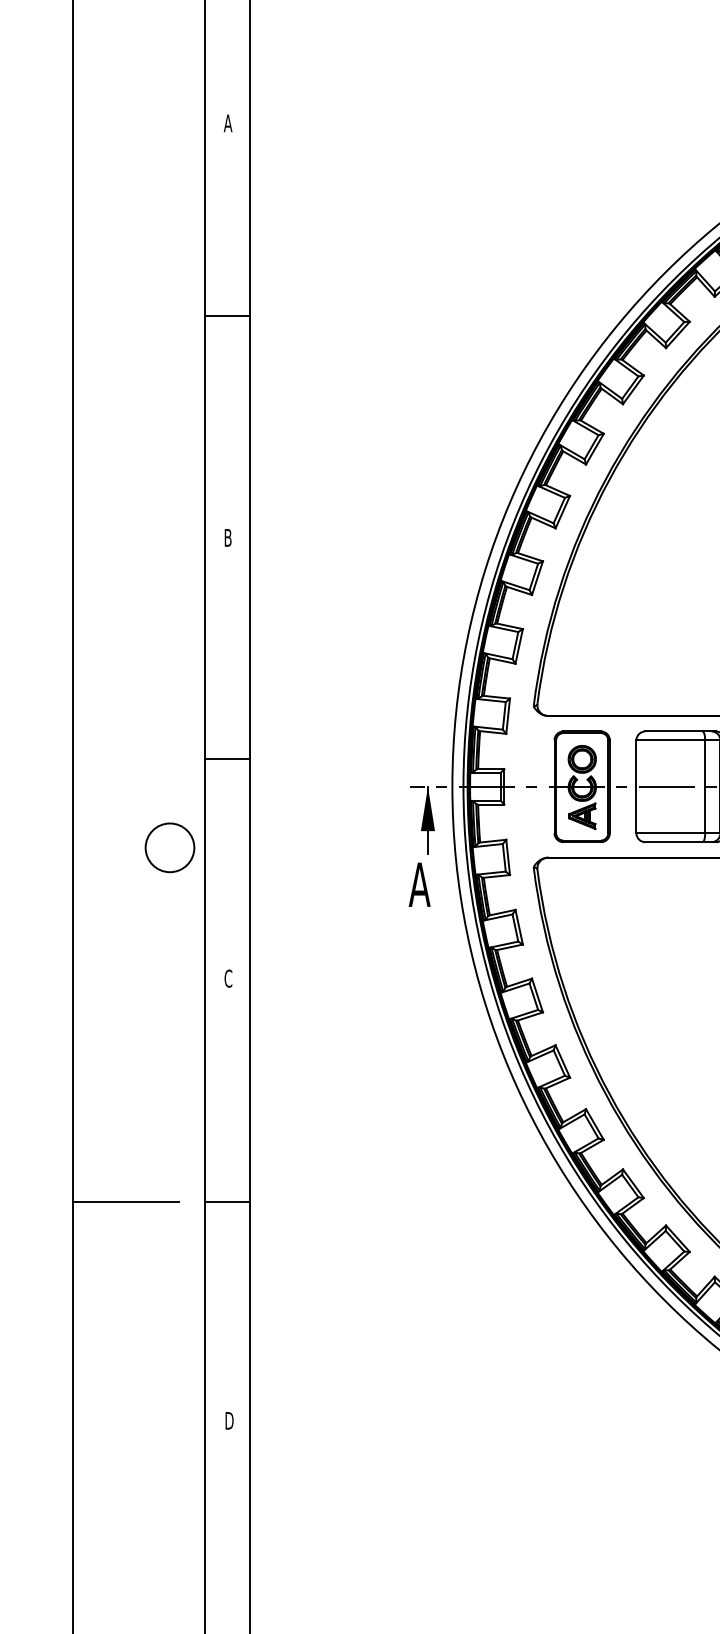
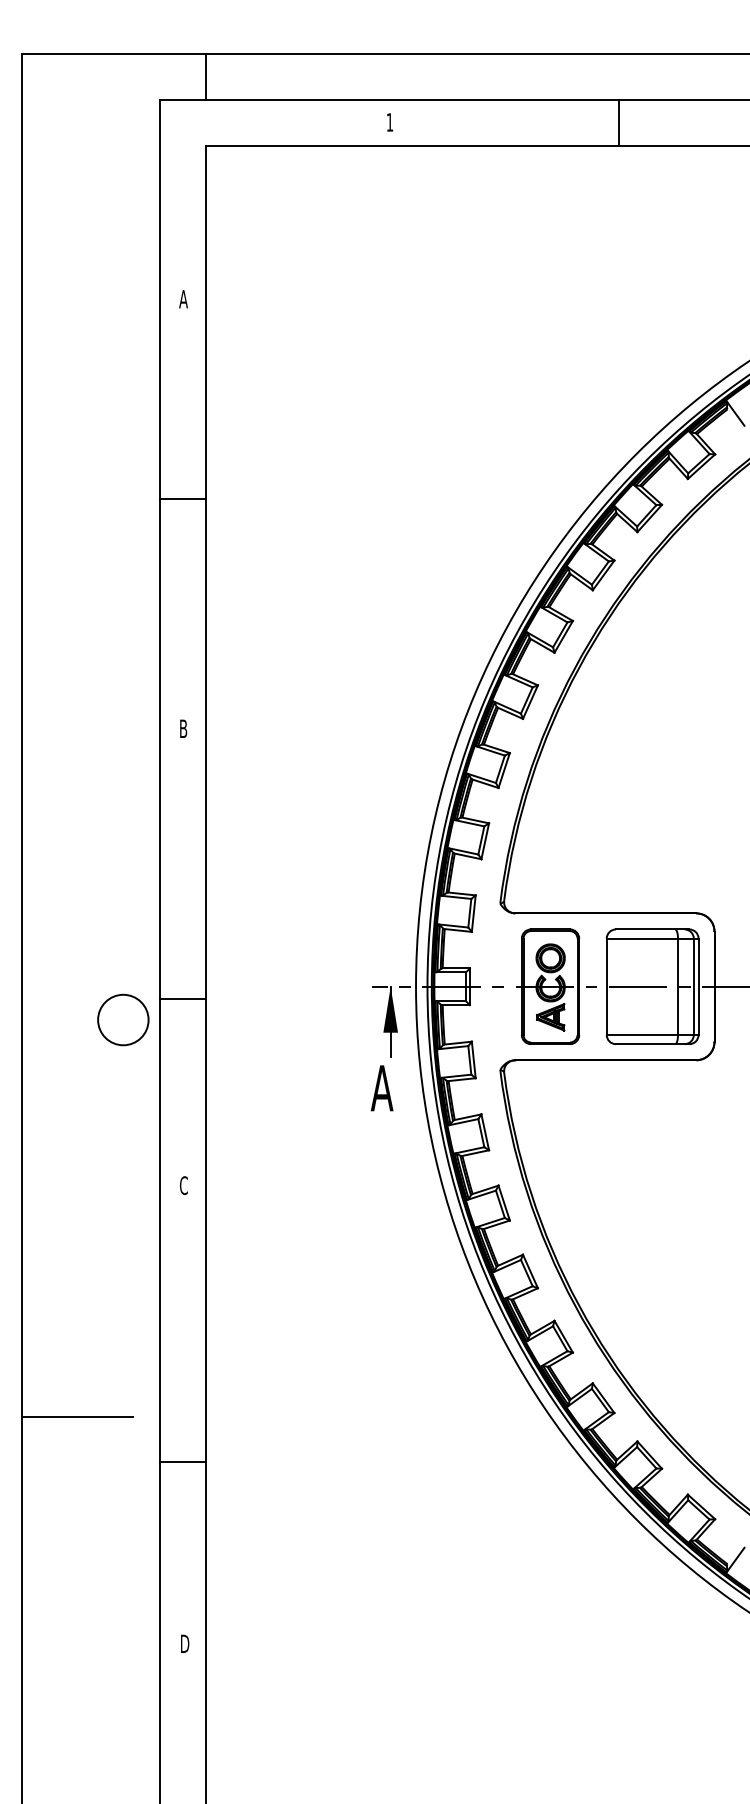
line: (227, 759) -> (182, 999), moved
circle: (170, 847) -> (123, 1019), moved
line: (227, 1202) -> (182, 1462), moved

